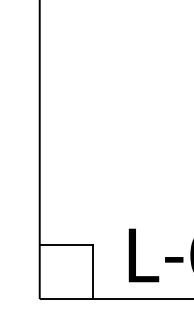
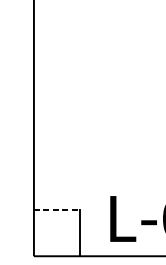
line: (66, 245) -> (56, 210), solid -> dashed

